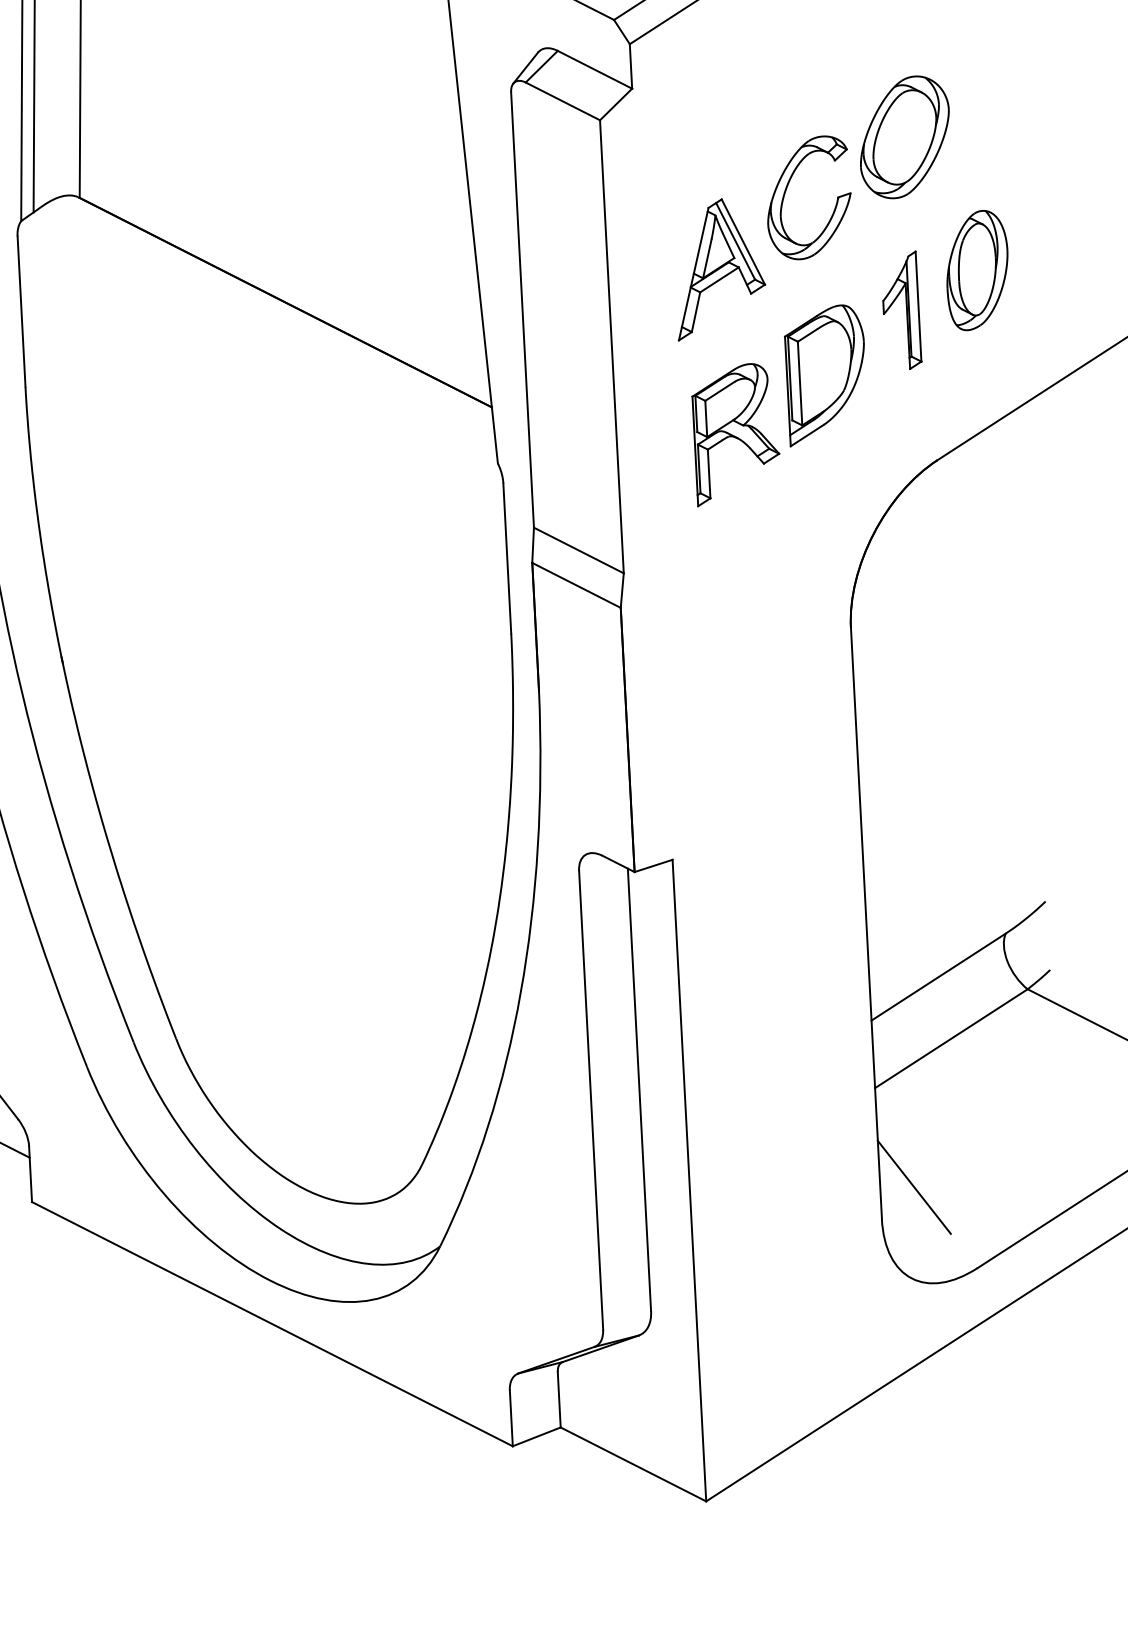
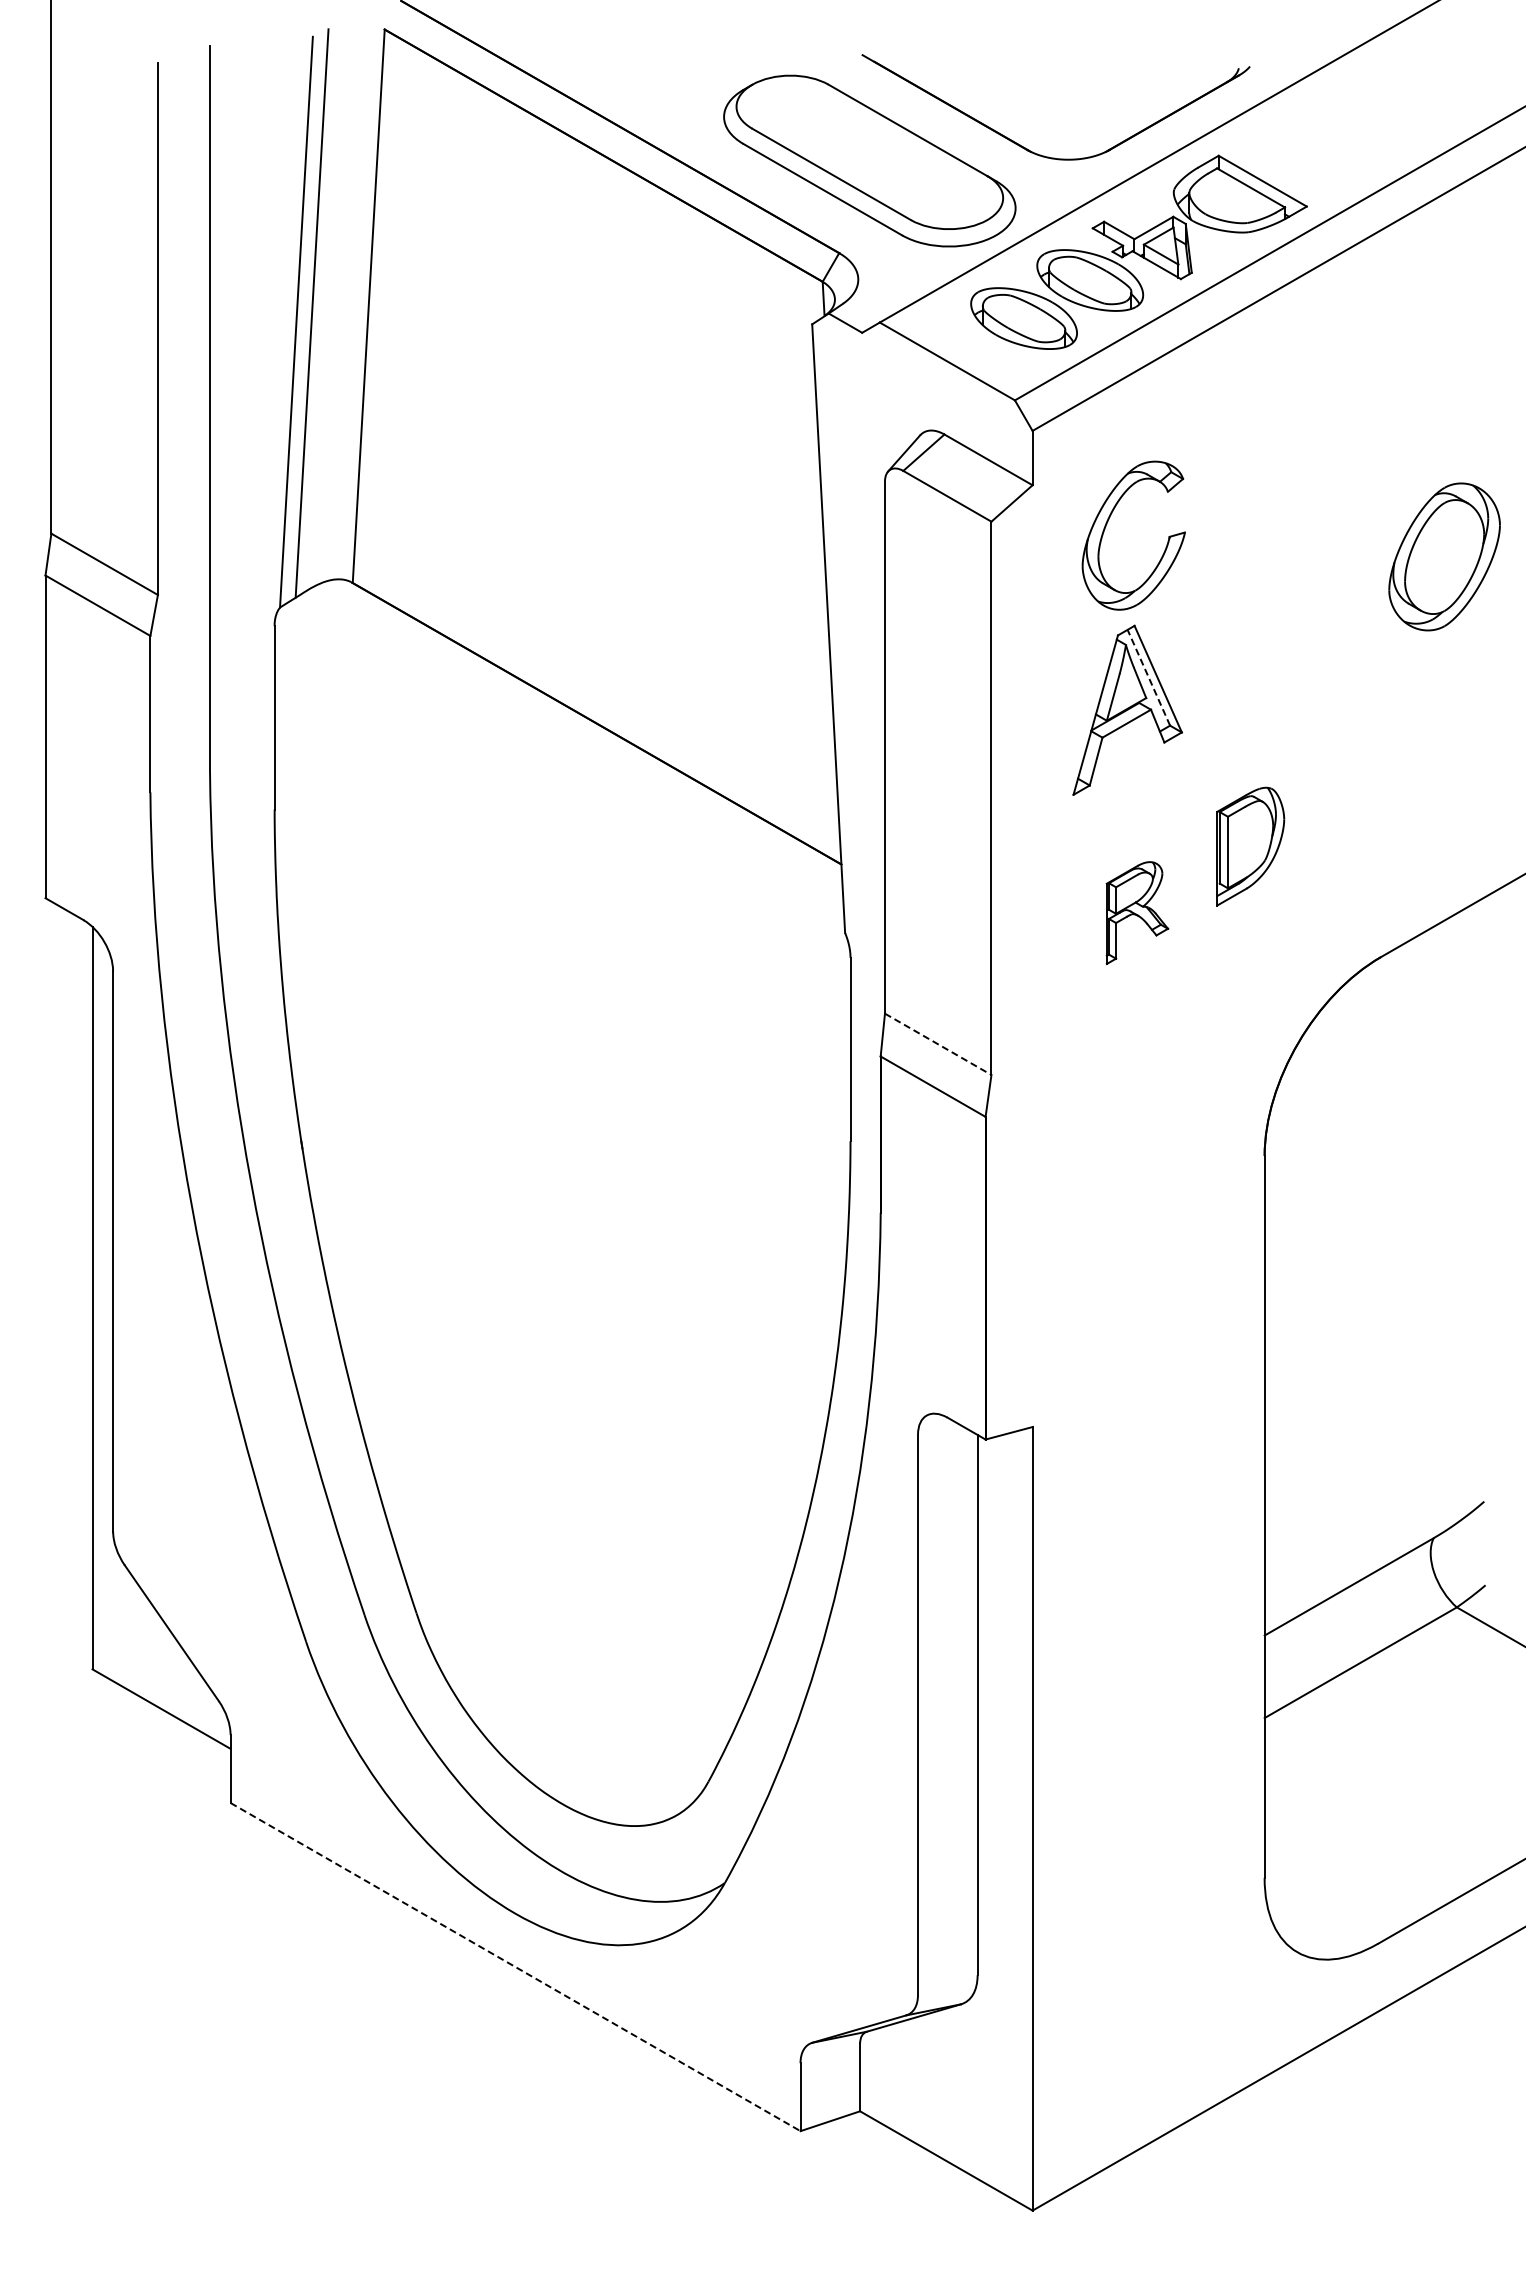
part: (904, 137) -> (1444, 556), moved
part: (786, 189) -> (1107, 524), moved
line: (735, 241) -> (1148, 677), solid -> dashed
part: (977, 270) -> (1441, 728), removed
part: (901, 310) -> (1346, 772), removed
part: (826, 375) -> (1250, 846), size x0.7
part: (736, 434) -> (1137, 912), size x0.6
line: (579, 550) -> (938, 1044), solid -> dashed
line: (913, 1187) -> (1305, 1841), removed
line: (272, 1324) -> (515, 1967), solid -> dashed

